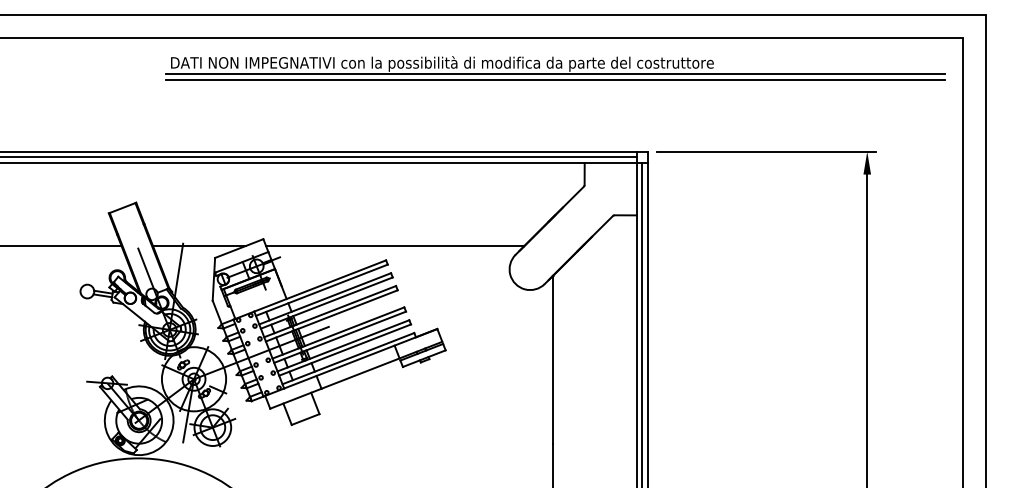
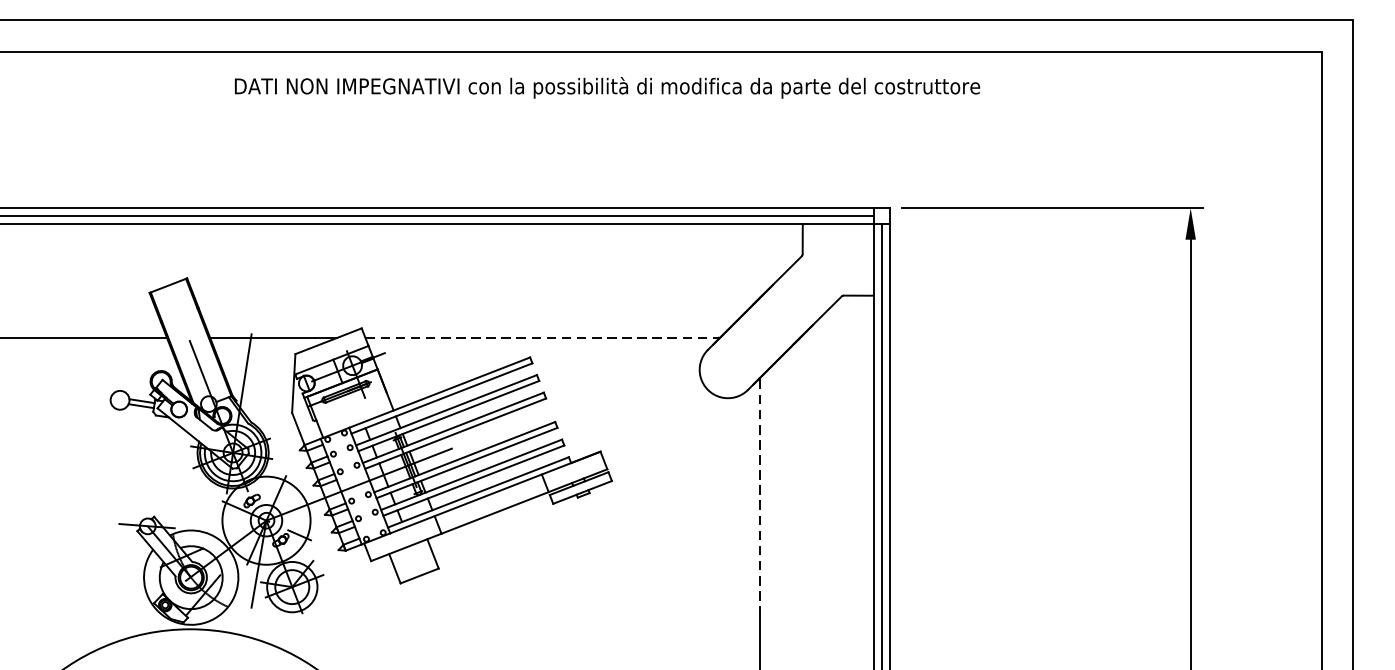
line: (555, 73) -> (762, 100), removed
line: (555, 80) -> (762, 110), removed
line: (394, 246) -> (541, 338), solid -> dashed
line: (553, 360) -> (759, 494), solid -> dashed

